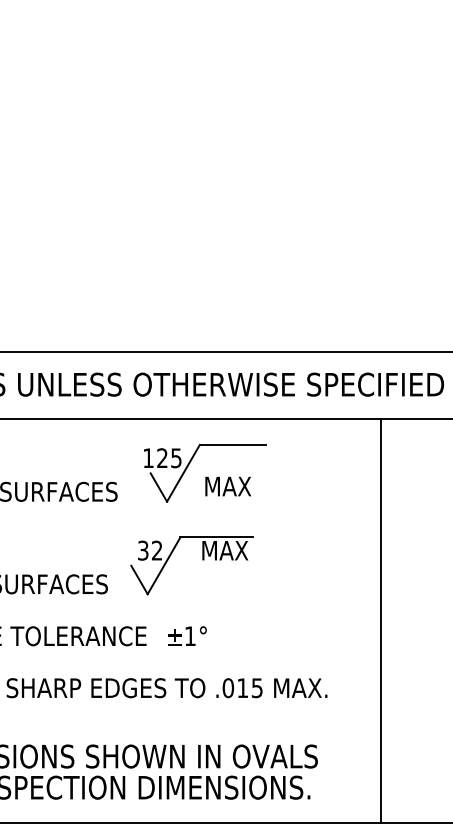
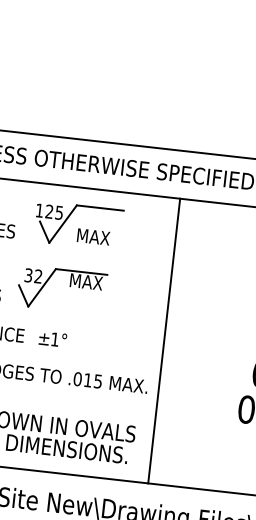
line: (381, 620) -> (164, 340), moved

